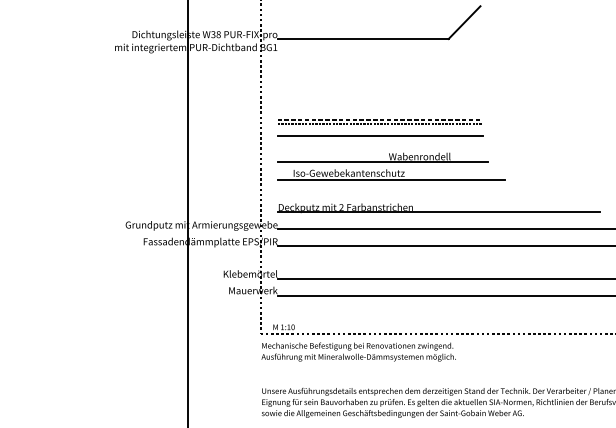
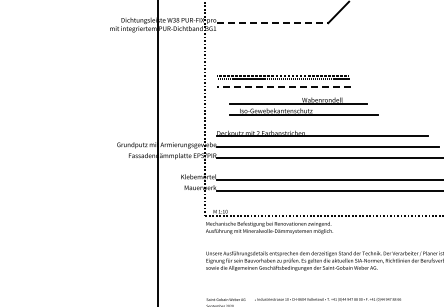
line: (363, 39) -> (272, 23), solid -> dashed
line: (380, 135) -> (283, 86), solid -> dashed
part: (390, 166) -> (303, 106), moved

